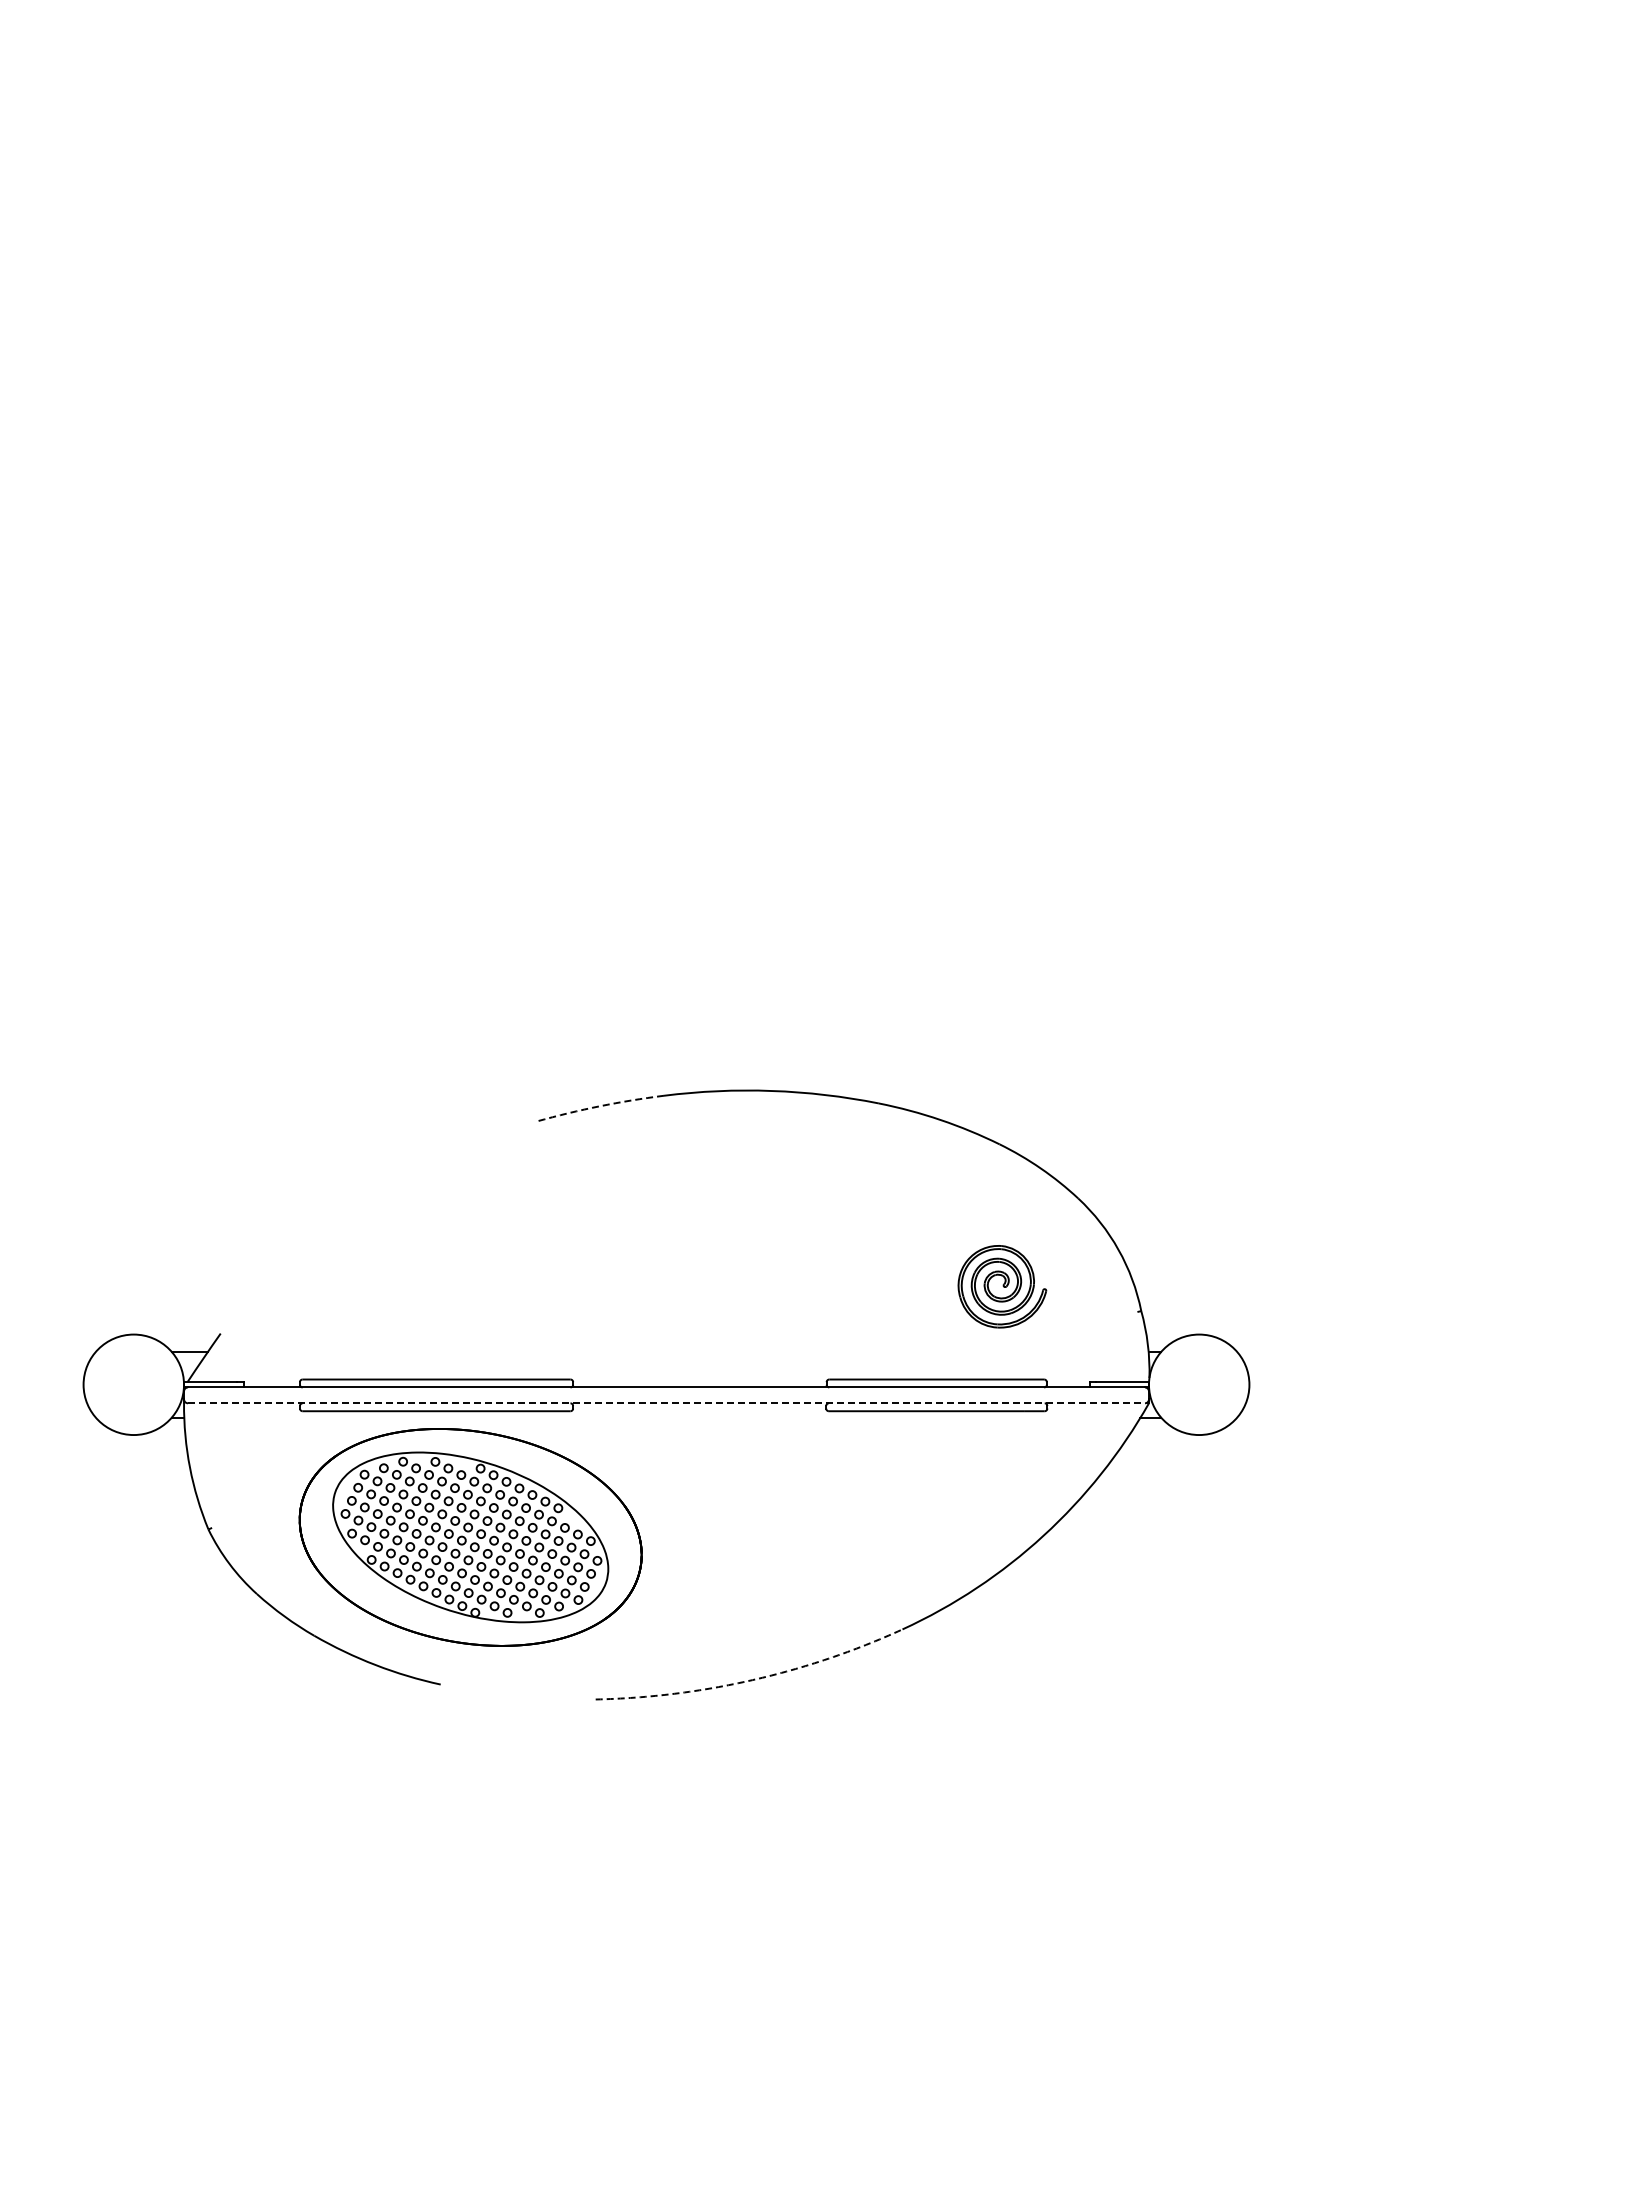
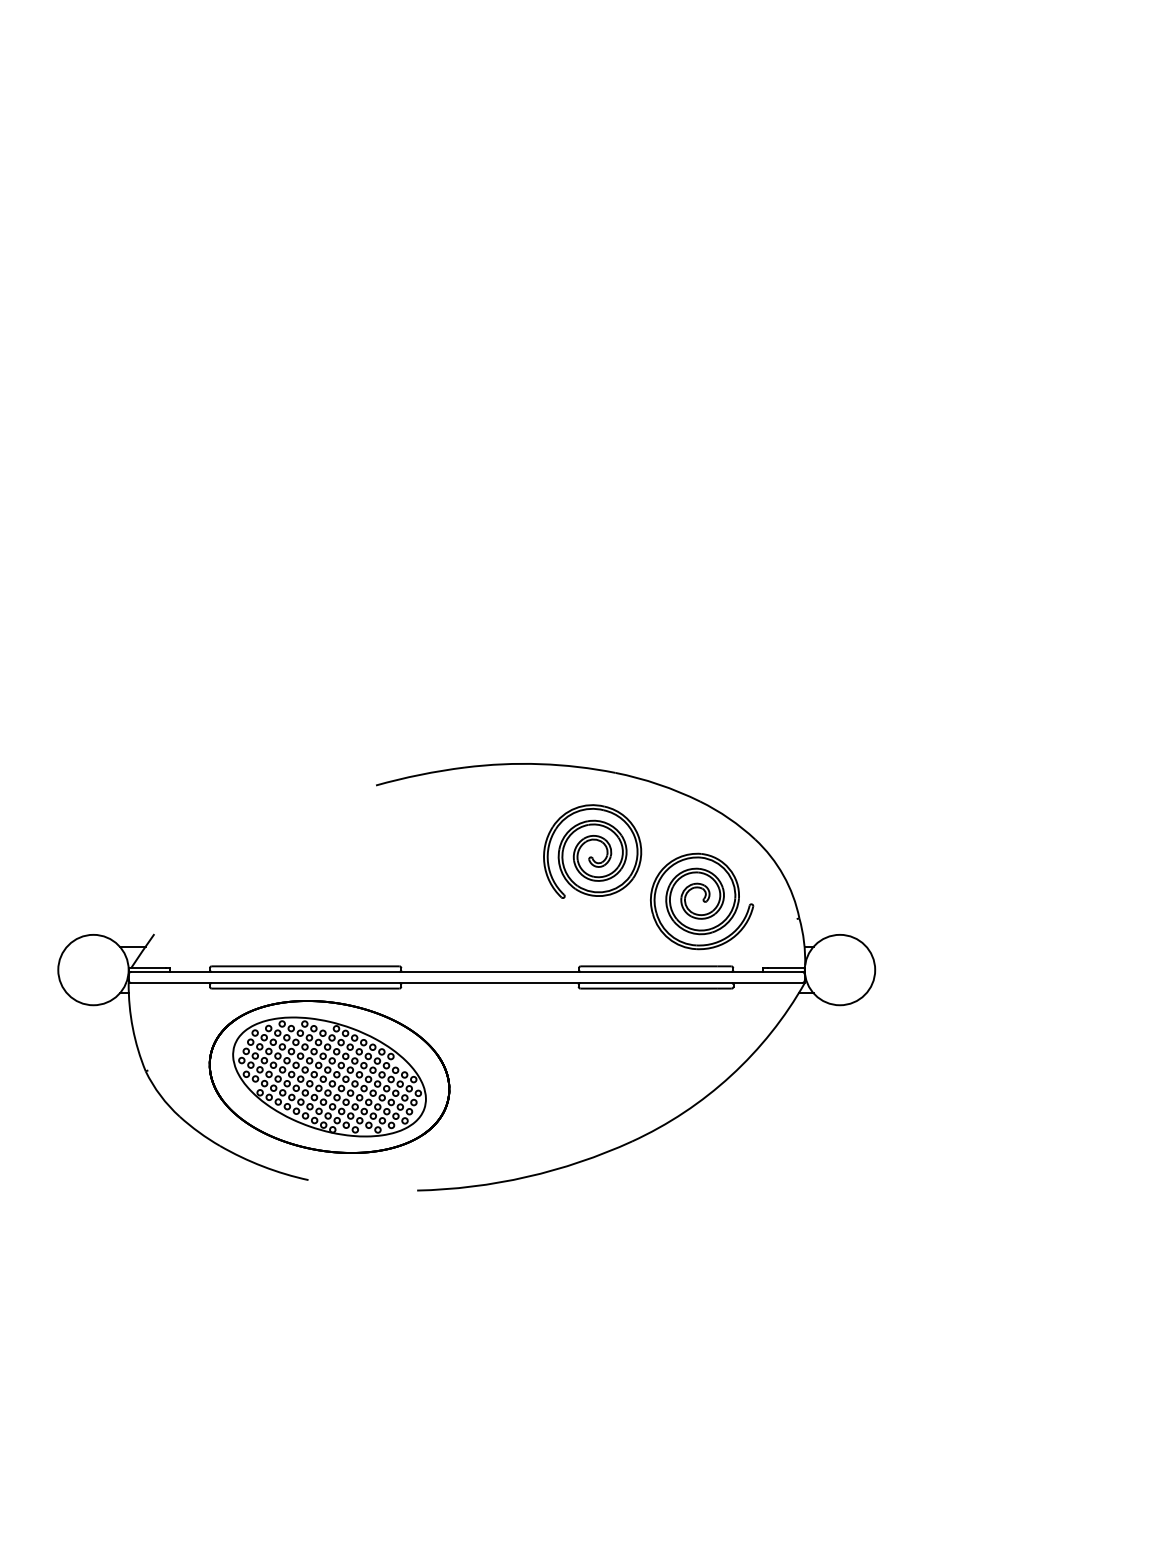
arc: (600, 1106) -> (420, 775), dashed -> solid
part: (845, 1223) -> (592, 857), added
part: (1002, 1286) -> (702, 901), size x1.67
line: (667, 1403) -> (467, 983), dashed -> solid
arc: (752, 1680) -> (527, 1177), dashed -> solid

